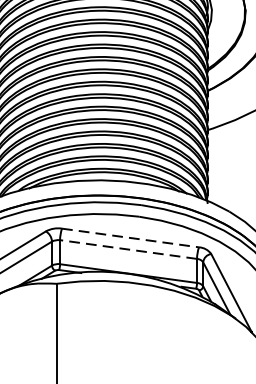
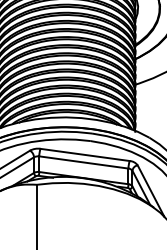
line: (131, 238) -> (85, 155), dashed -> solid
line: (128, 249) -> (83, 162), dashed -> solid

